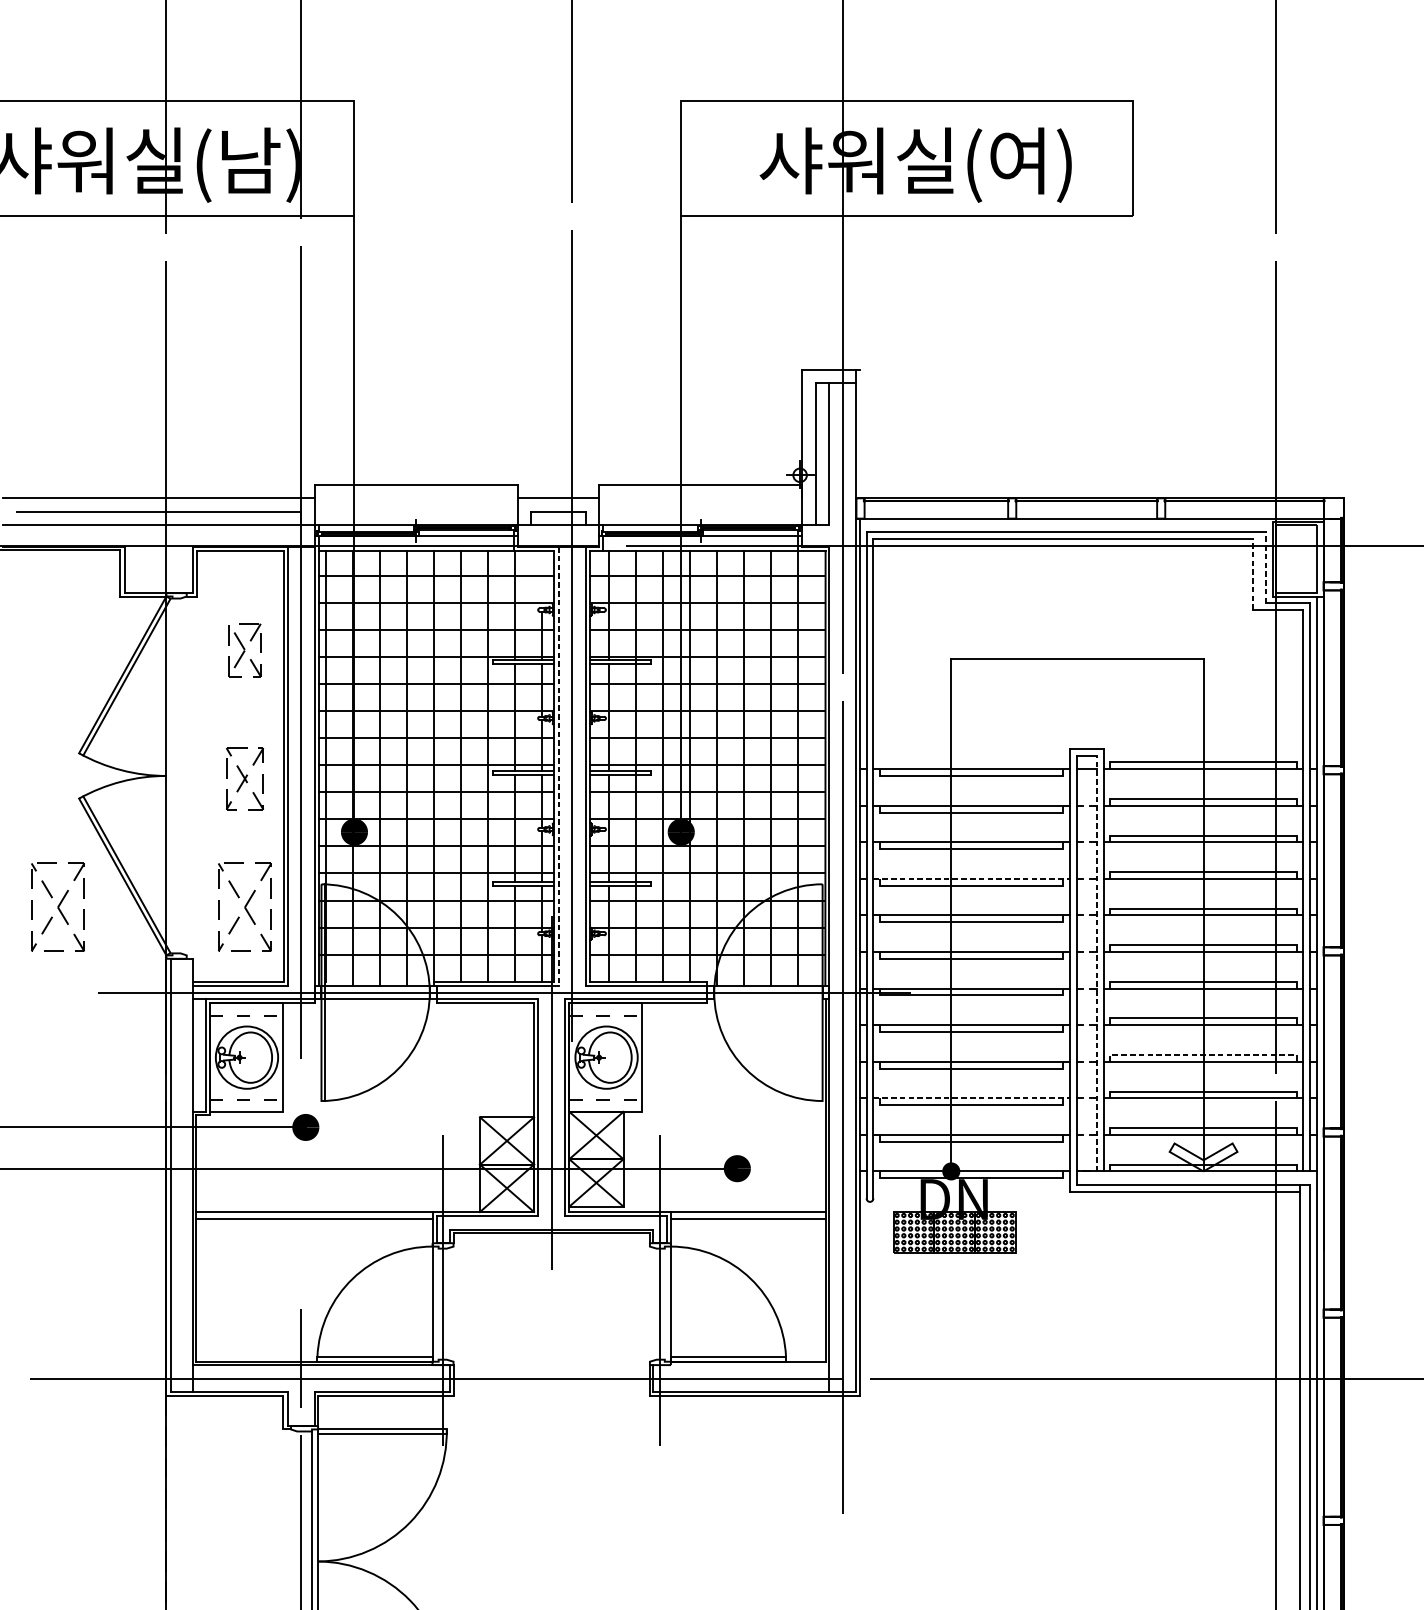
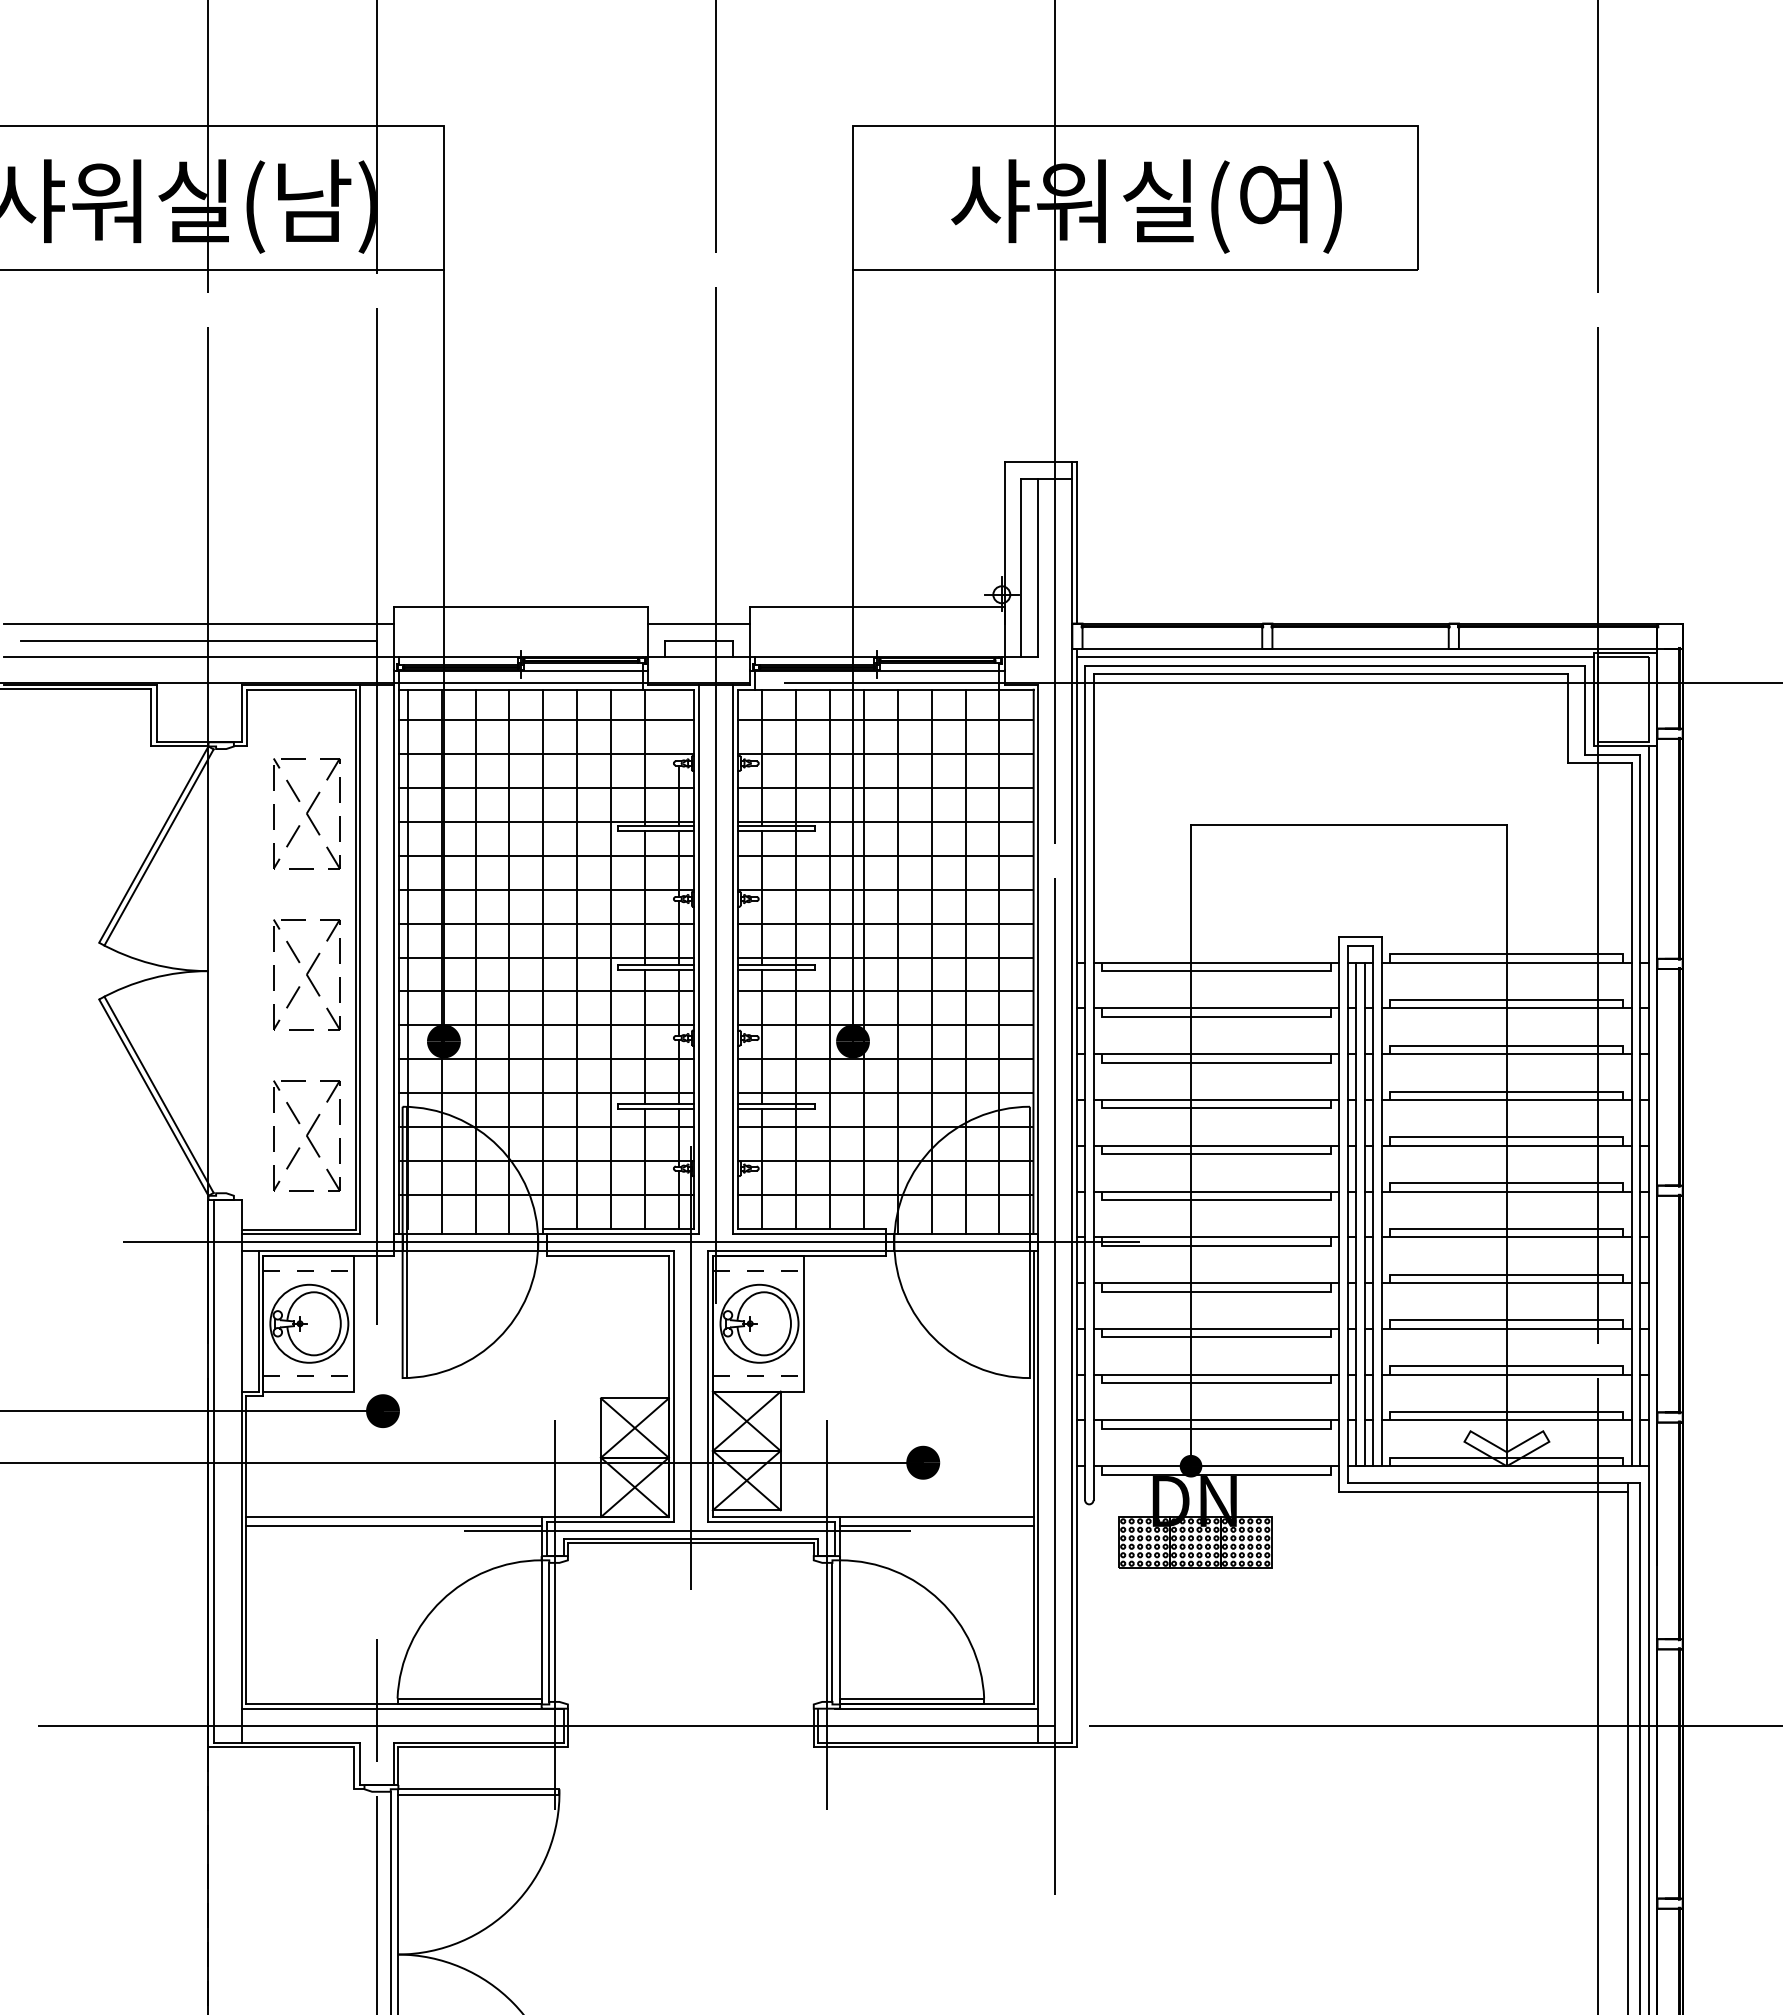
line: (859, 433) -> (1076, 542), added
line: (1065, 525) -> (1334, 657), added
line: (1266, 567) -> (1585, 710), dashed -> solid
line: (1252, 574) -> (1568, 718), dashed -> solid
part: (244, 650) -> (306, 813), size x1.67
line: (558, 766) -> (699, 959), dashed -> solid
part: (244, 778) -> (306, 974), size x1.43
line: (971, 879) -> (1216, 1100), dashed -> solid
part: (57, 907) -> (72, 1135), removed
line: (1097, 963) -> (1373, 1205), dashed -> solid
line: (1083, 970) -> (1356, 1214), added
line: (1089, 970) -> (1364, 1214), added
line: (767, 999) -> (961, 1250), added
line: (1203, 1055) -> (1506, 1320), dashed -> solid
line: (971, 1098) -> (1216, 1374), dashed -> solid
line: (549, 1222) -> (687, 1530), added
line: (438, 1303) -> (549, 1631), added
line: (664, 1303) -> (832, 1631), added
line: (747, 1364) -> (936, 1708), added

